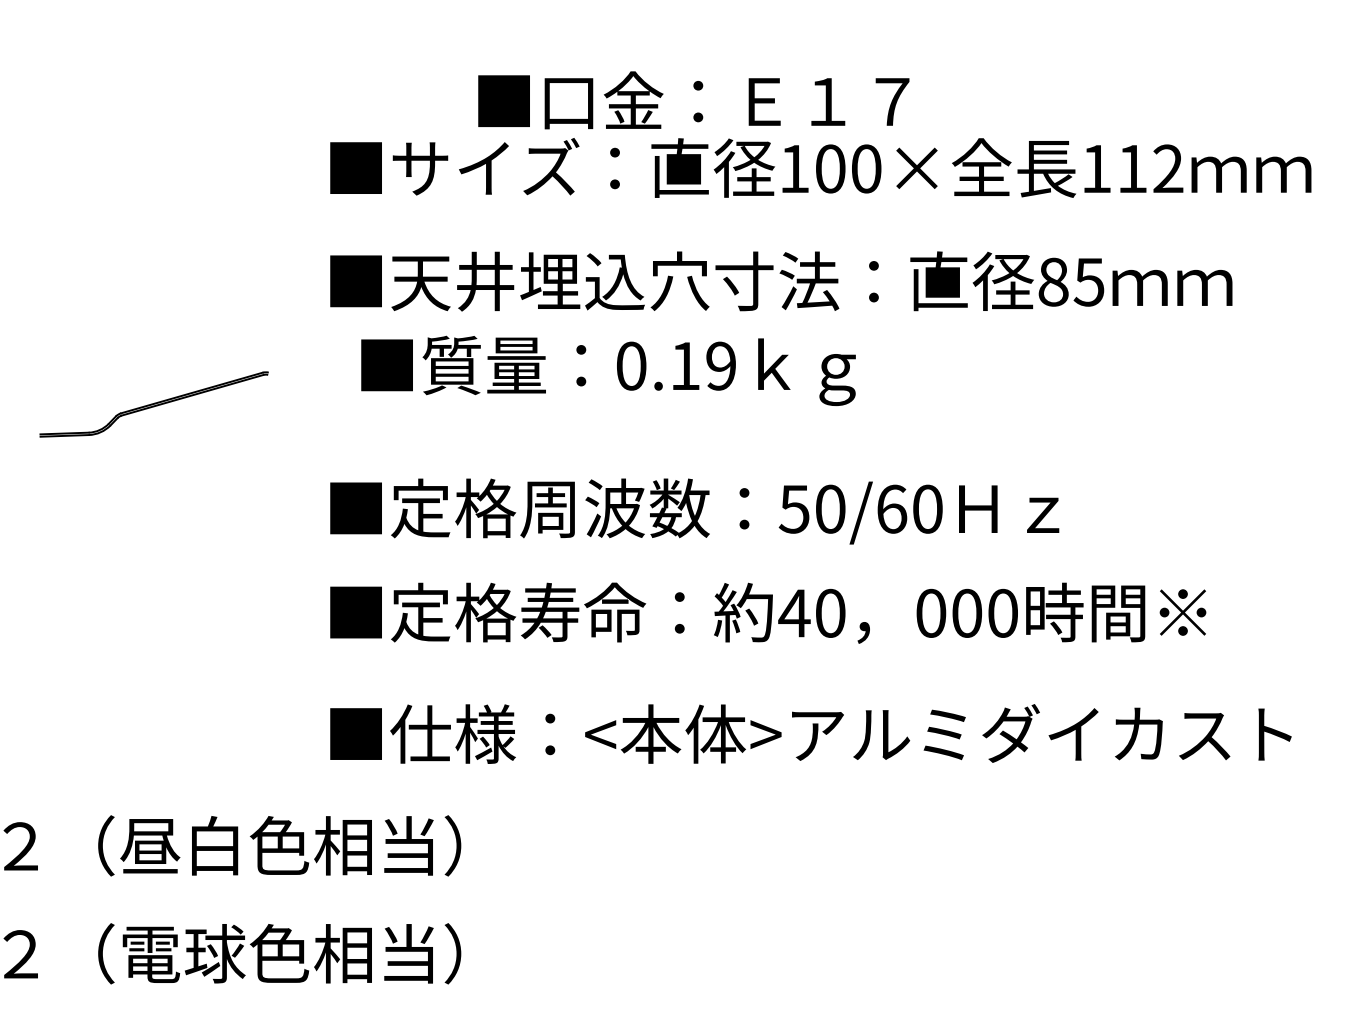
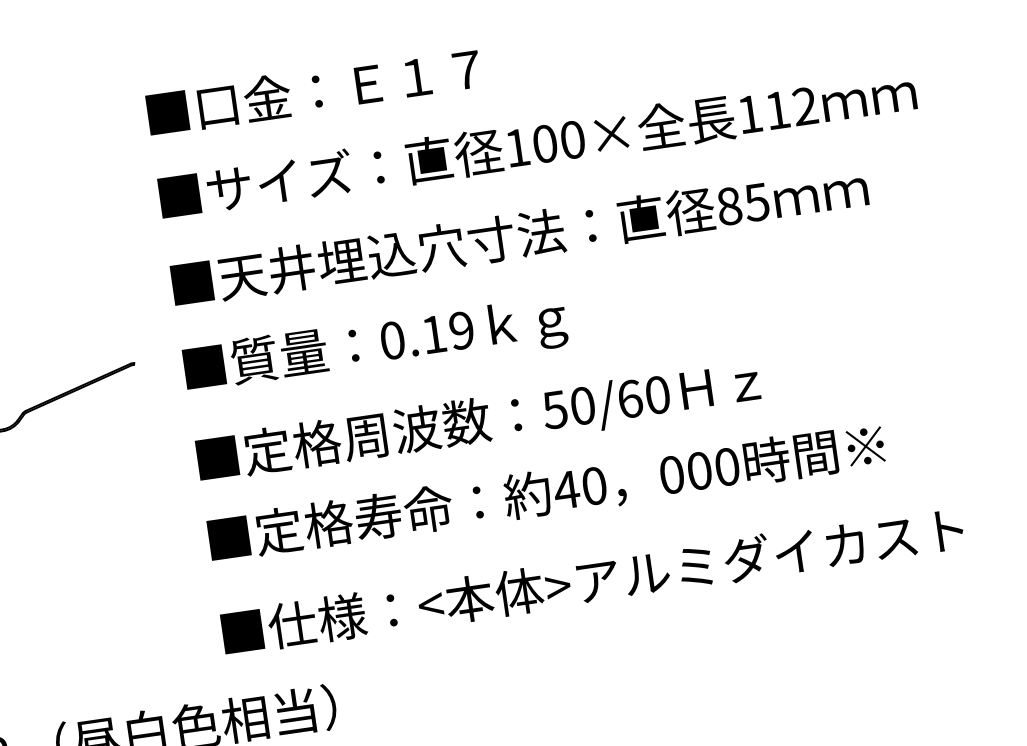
text: (693, 100) -> (313, 91), moved
text: (608, 370) -> (375, 346), moved

